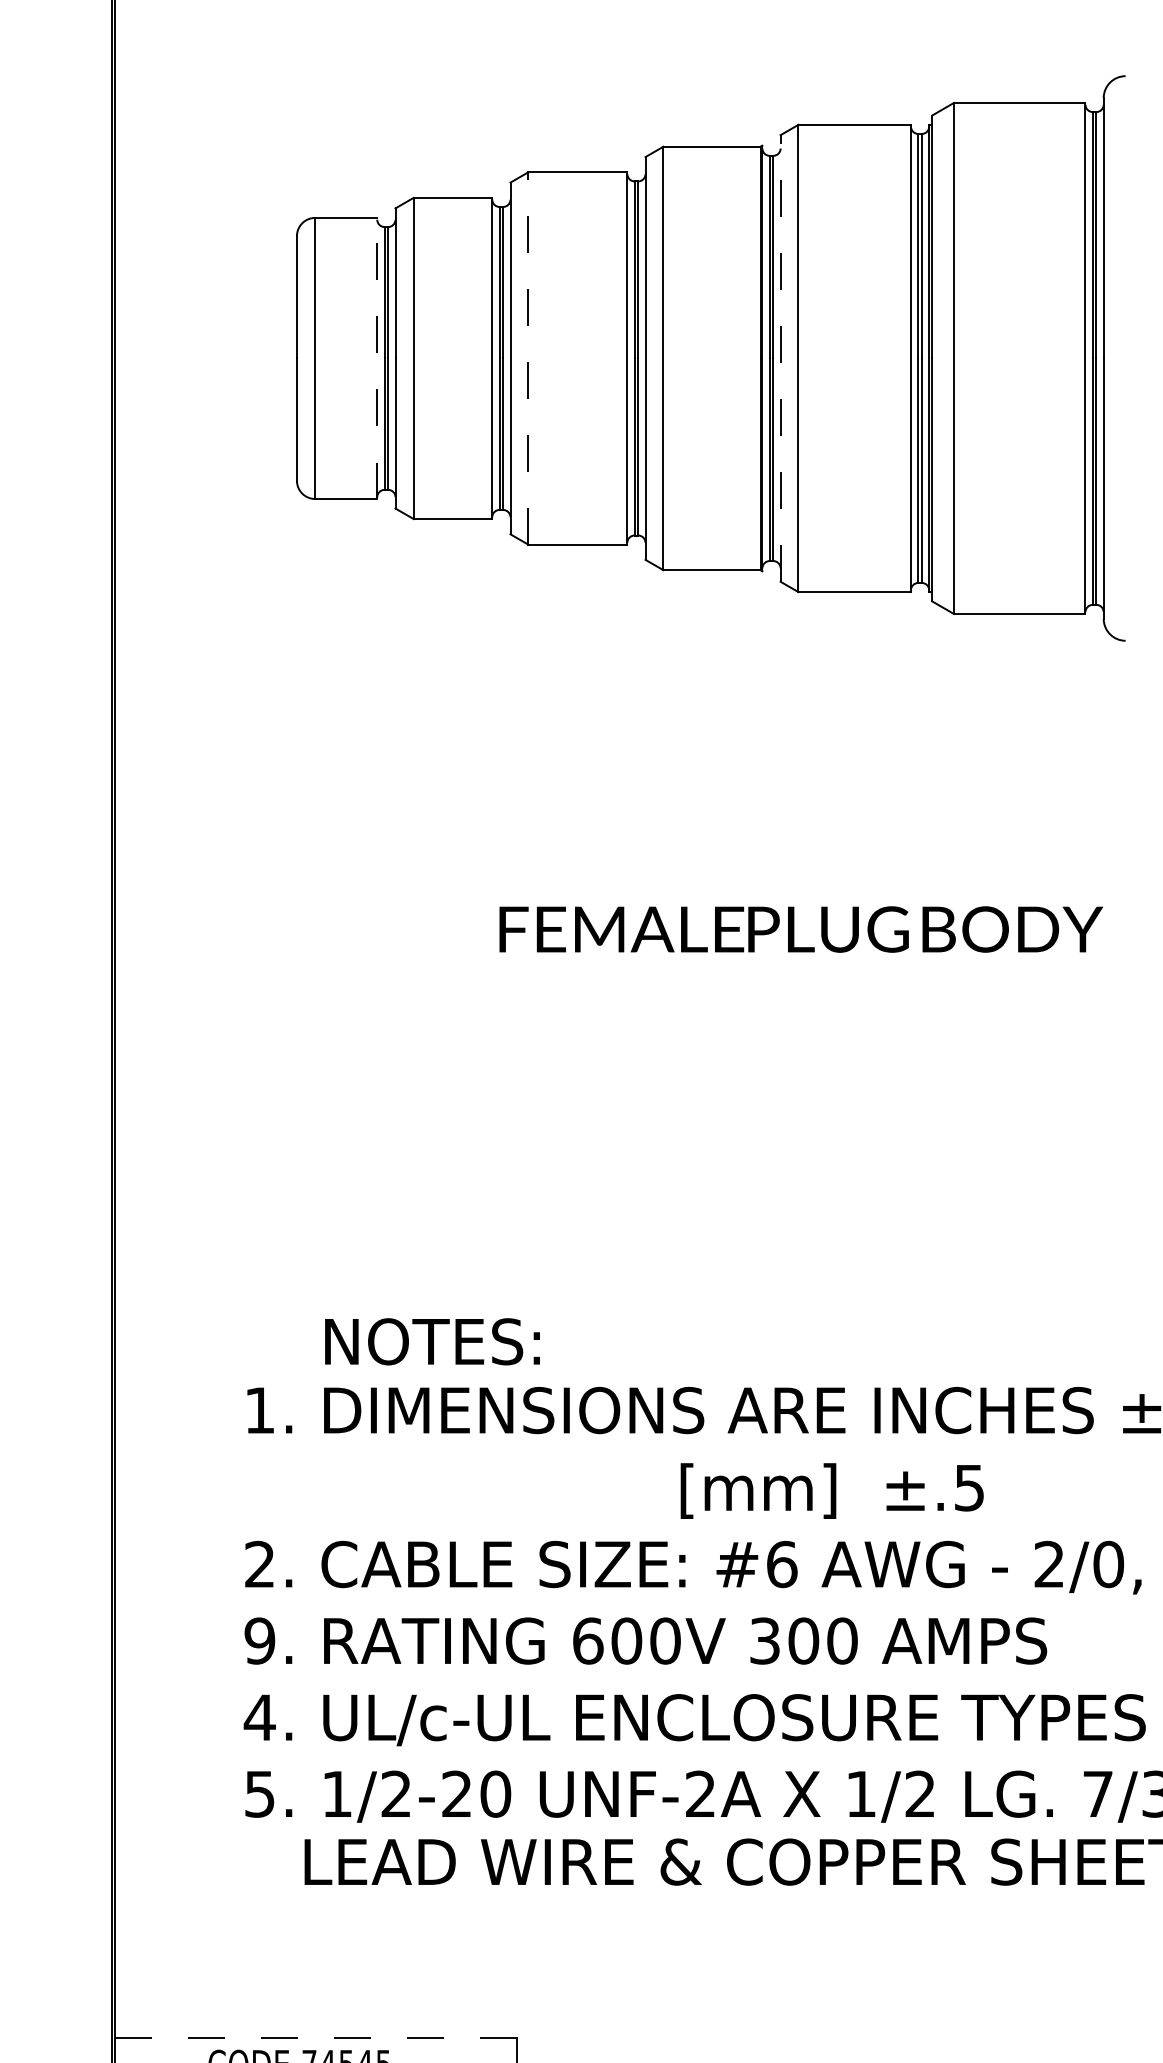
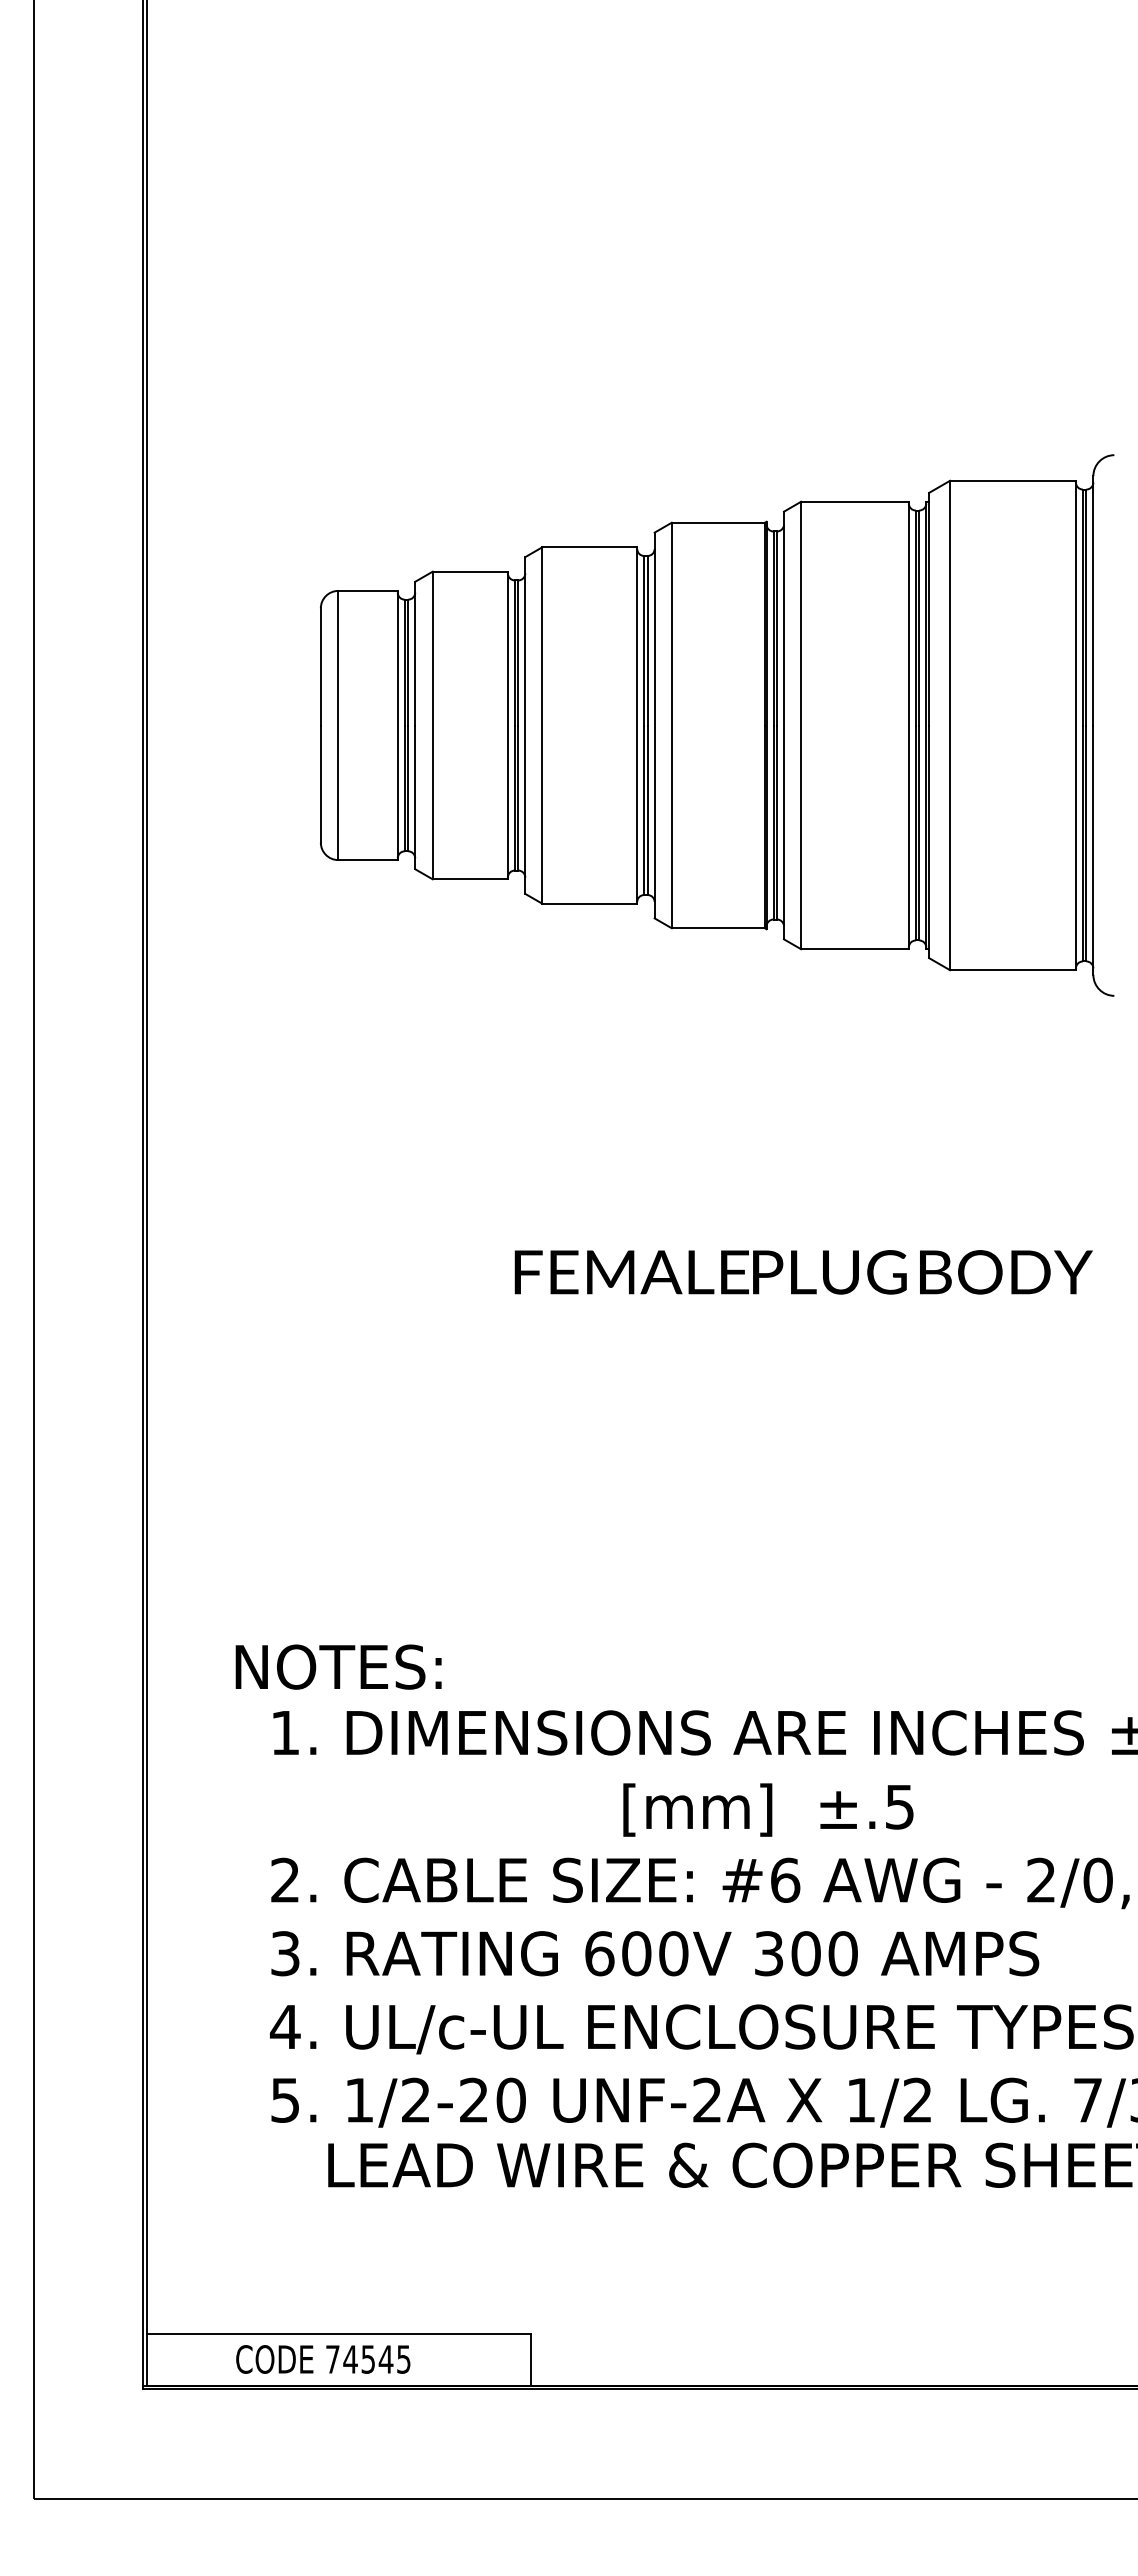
line: (376, 358) -> (397, 725), dashed -> solid
line: (528, 358) -> (542, 725), dashed -> solid
line: (781, 358) -> (784, 725), dashed -> solid
text: (432, 1341) -> (338, 1666), moved
text: (832, 1490) -> (768, 1809), moved
text: (258, 1640) -> (284, 1953), 9. -> 3.
line: (316, 2037) -> (339, 2333), dashed -> solid

